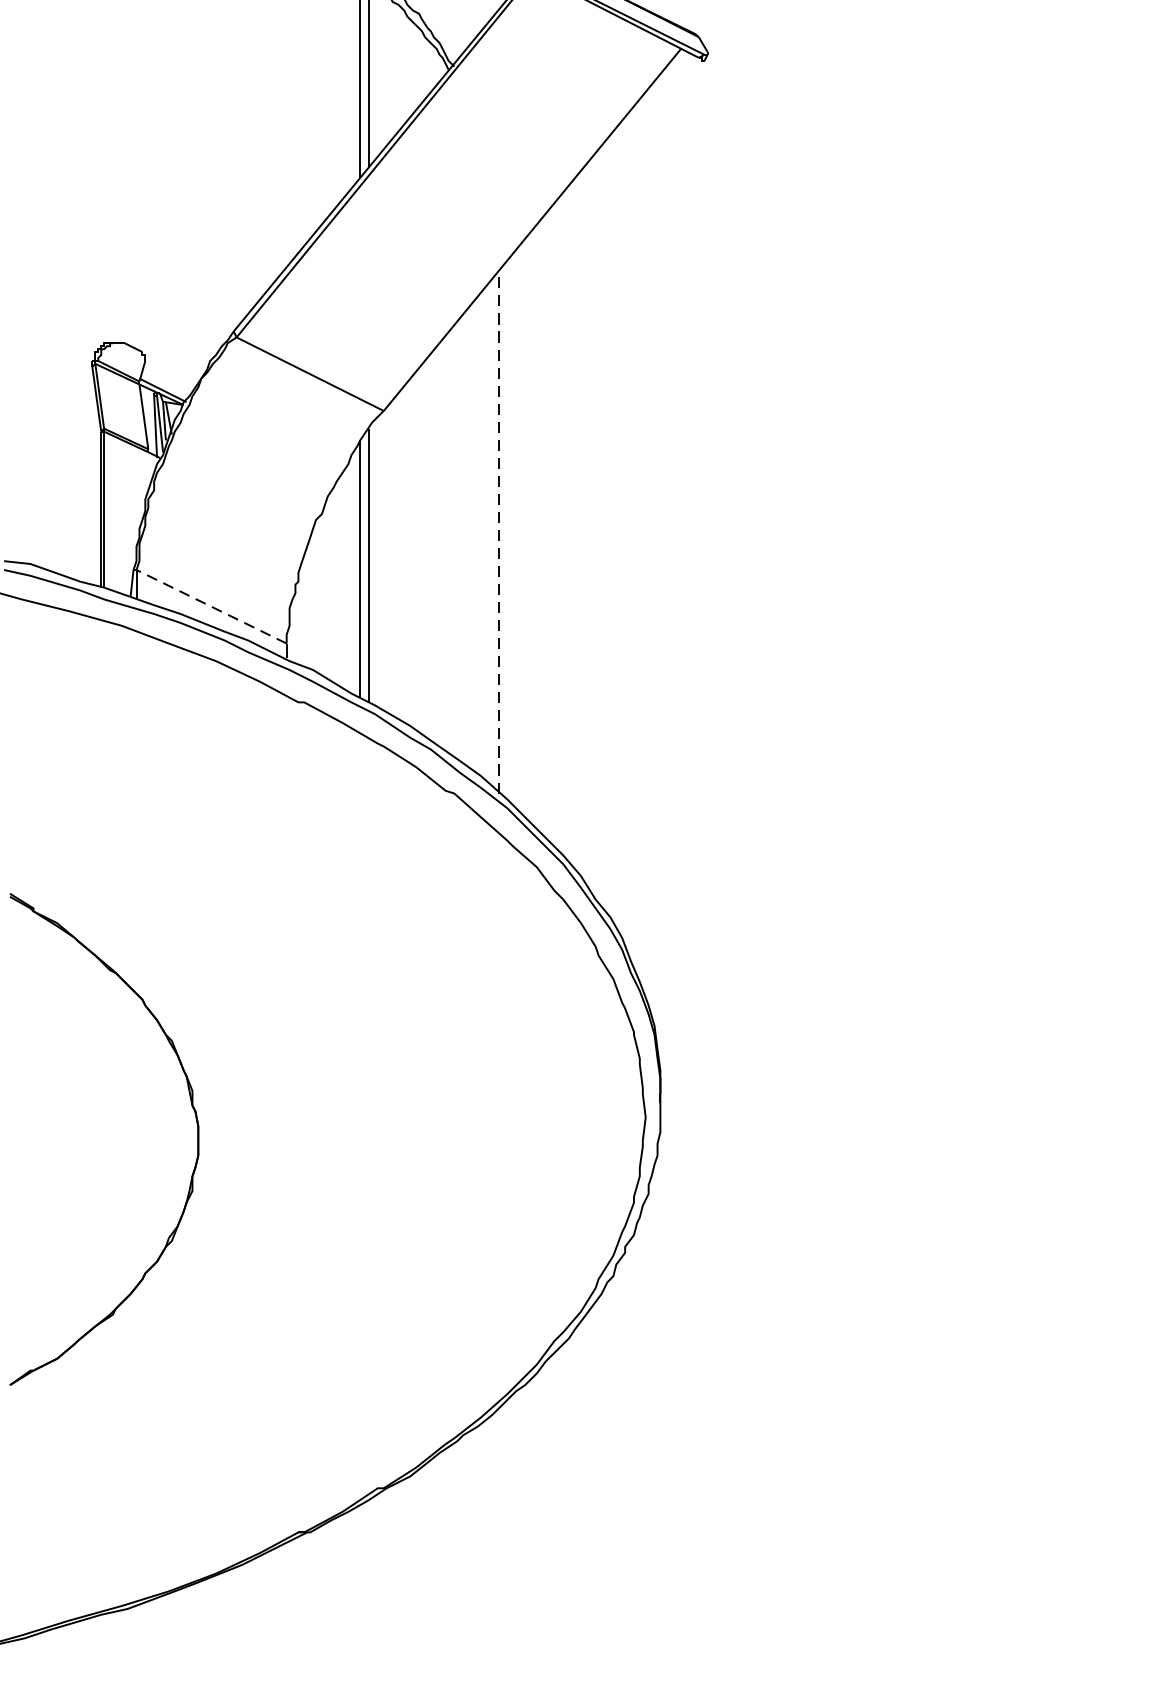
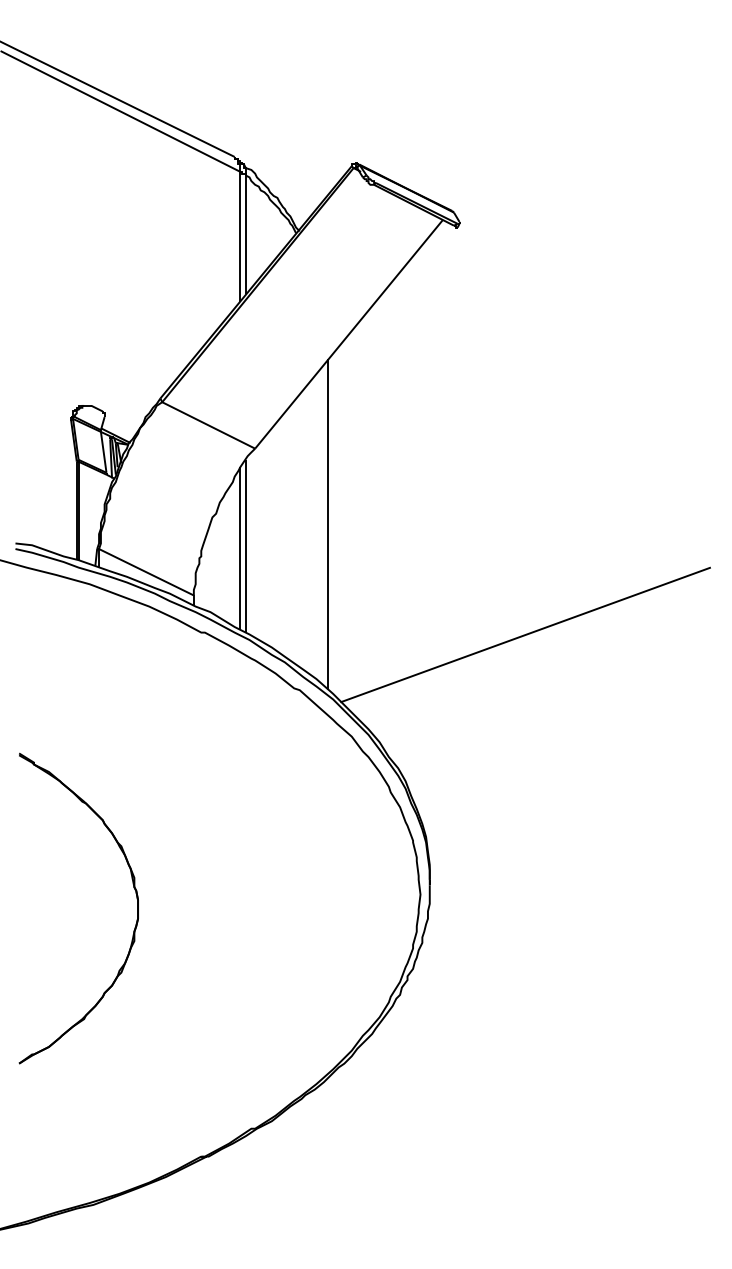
line: (498, 531) -> (327, 524), dashed -> solid
line: (211, 607) -> (146, 572), dashed -> solid
line: (812, 705) -> (525, 634), added

